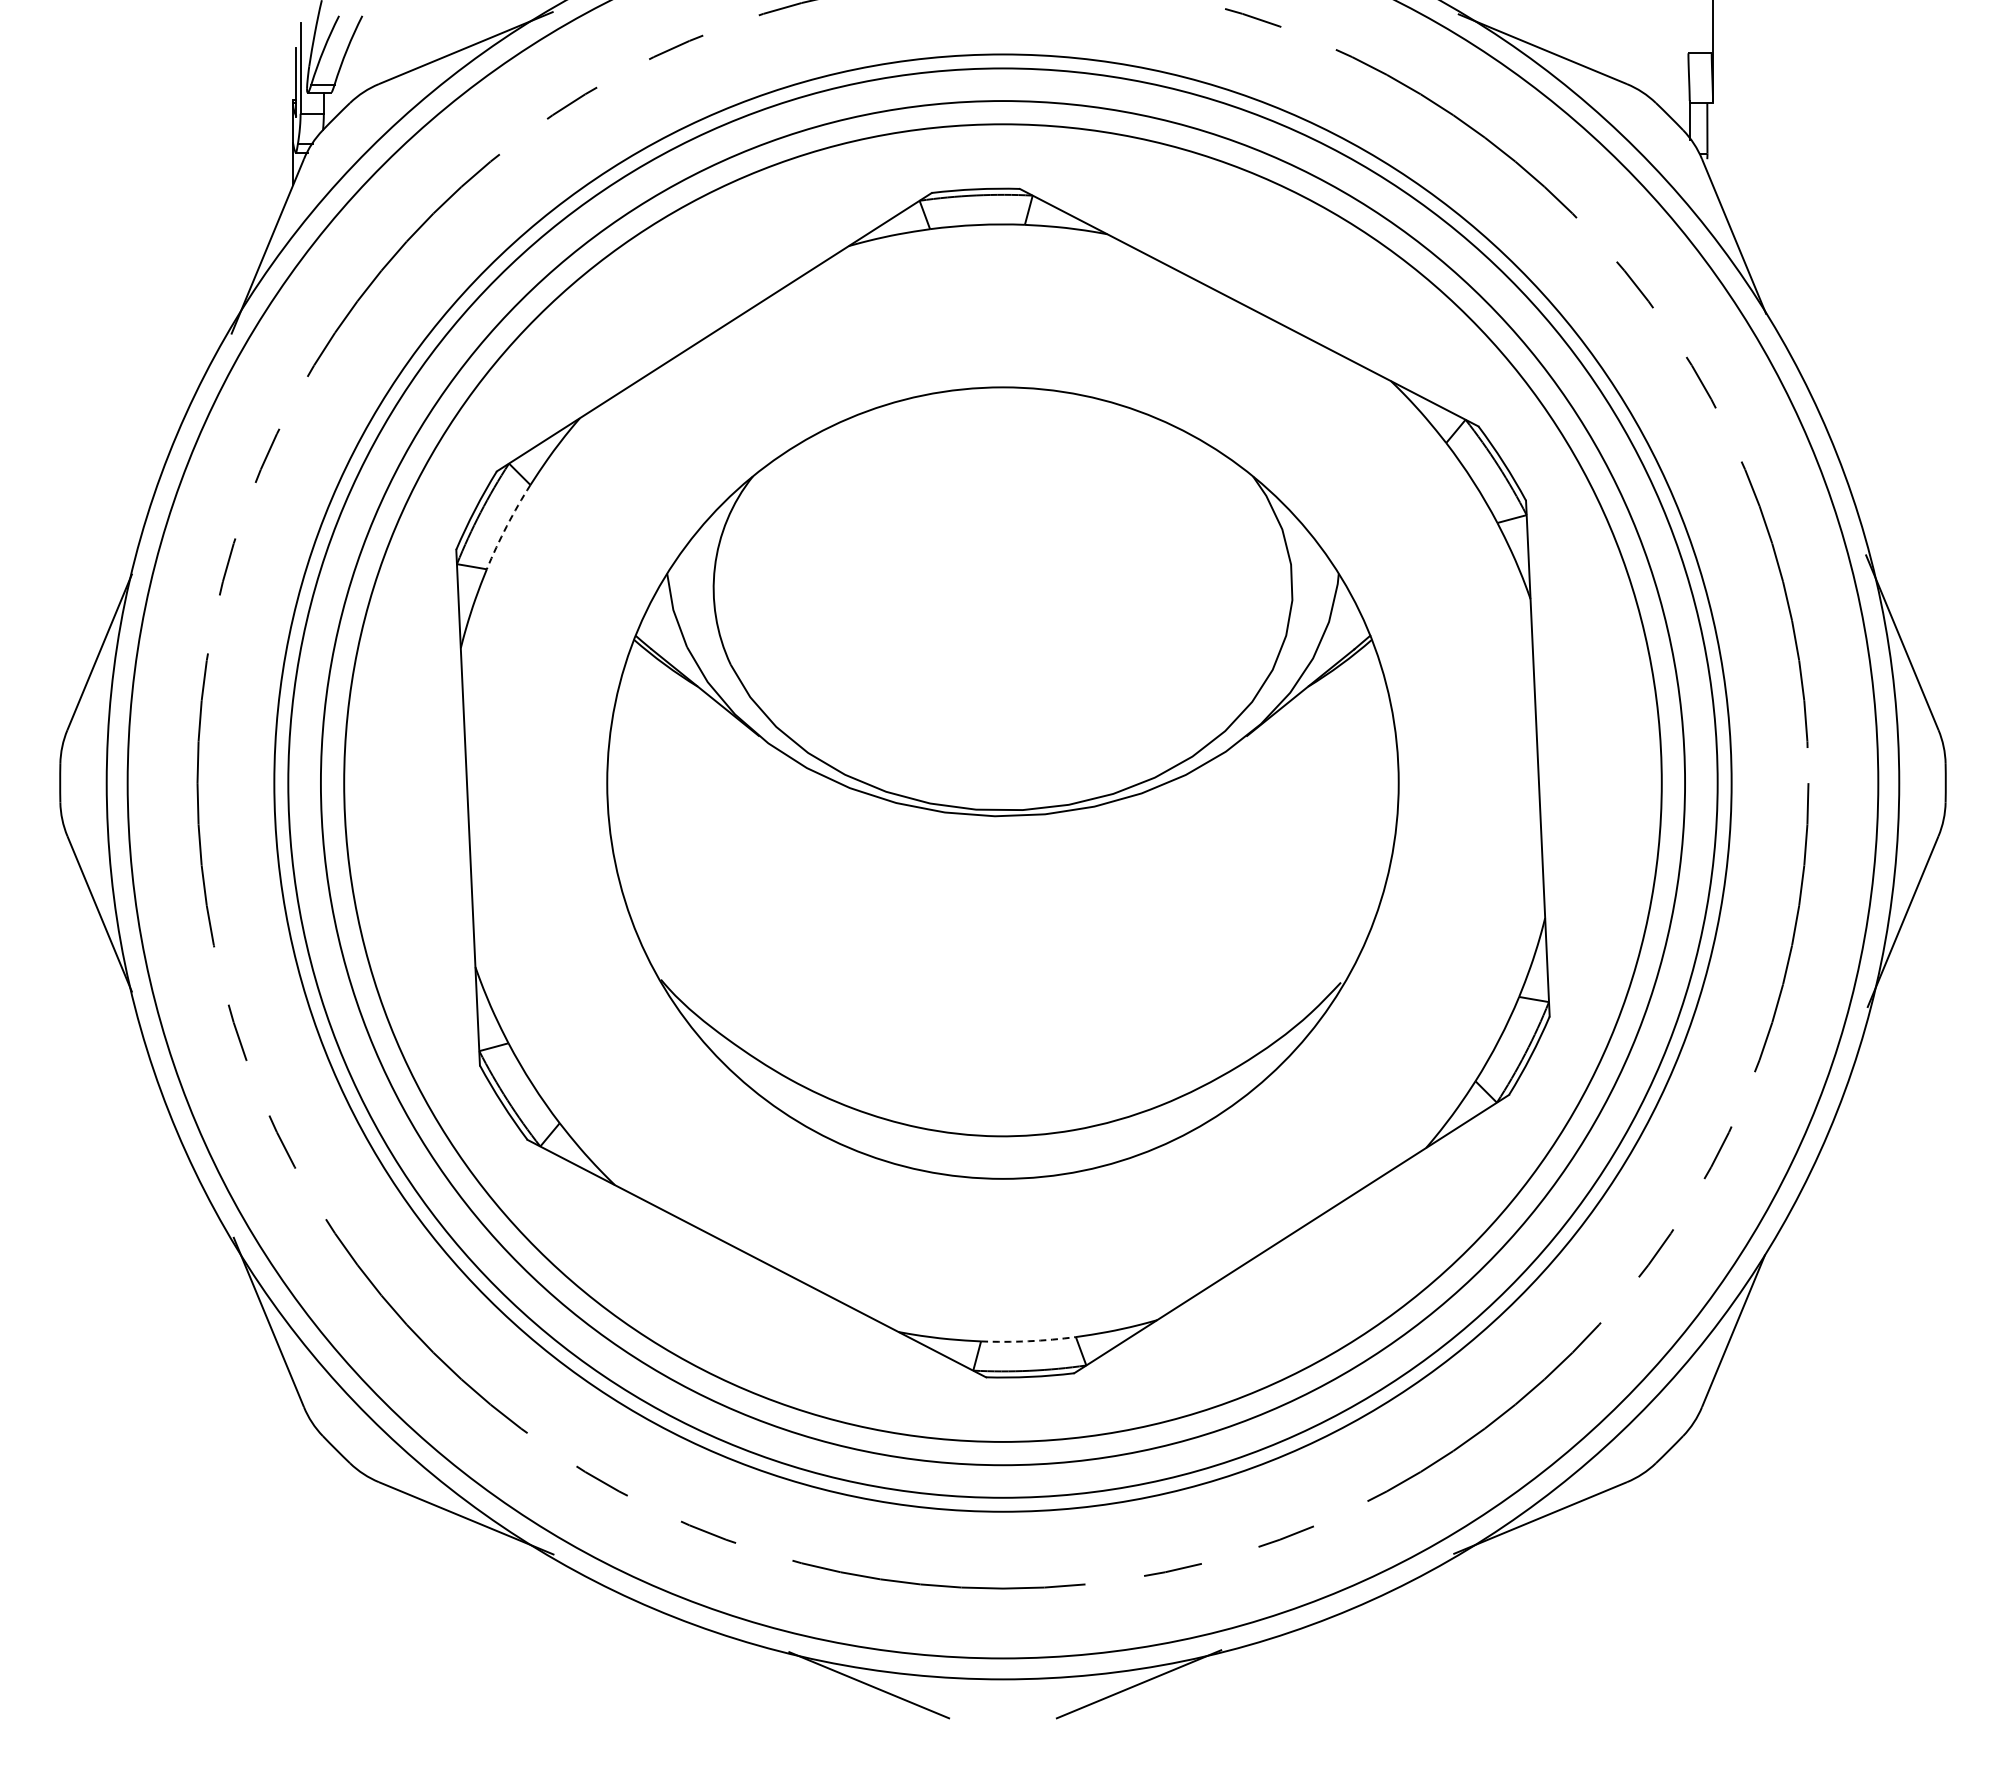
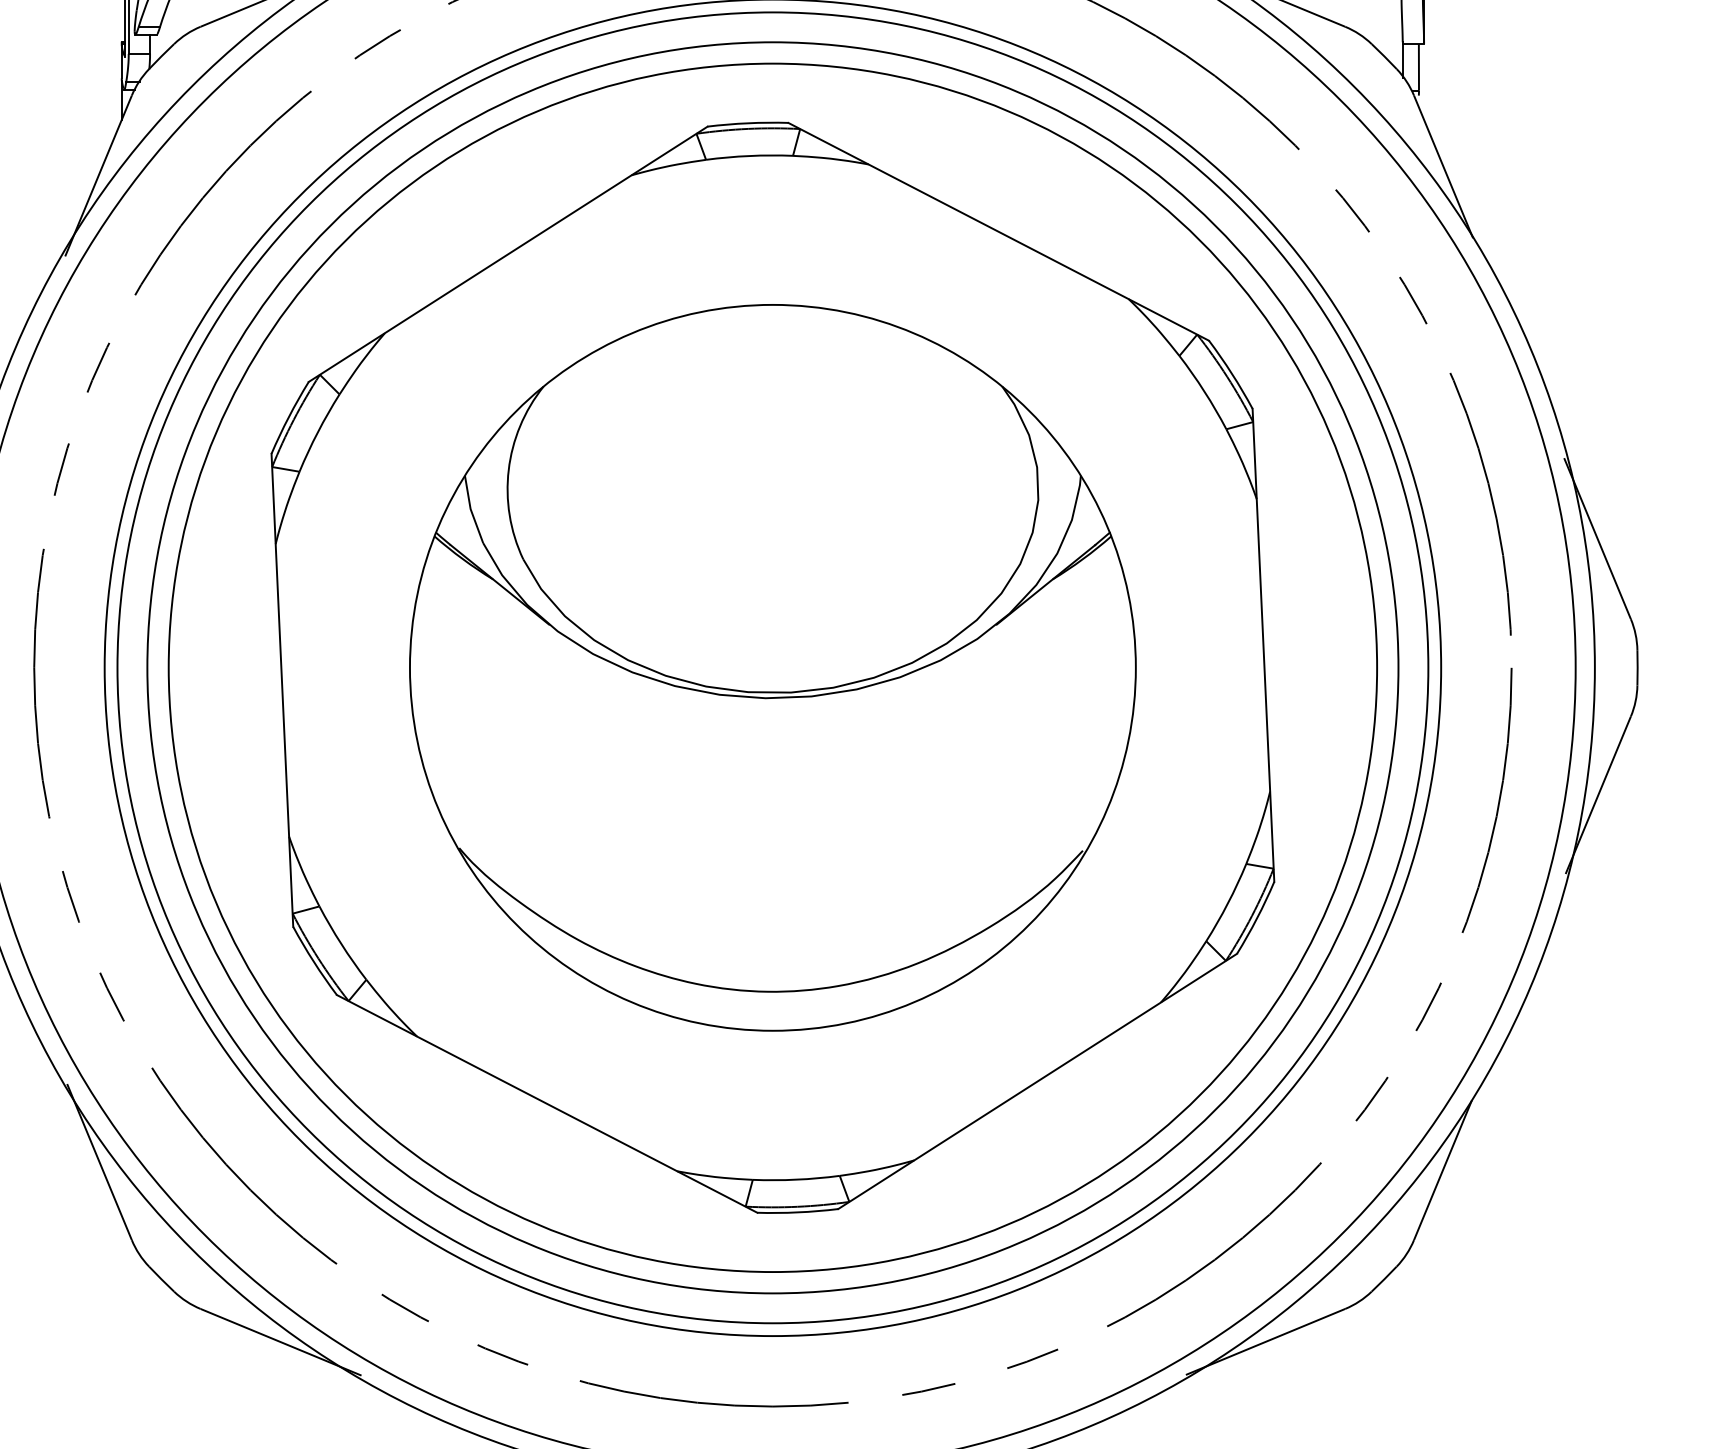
arc: (506, 526) -> (317, 432), dashed -> solid
arc: (1028, 1341) -> (796, 1179), dashed -> solid

